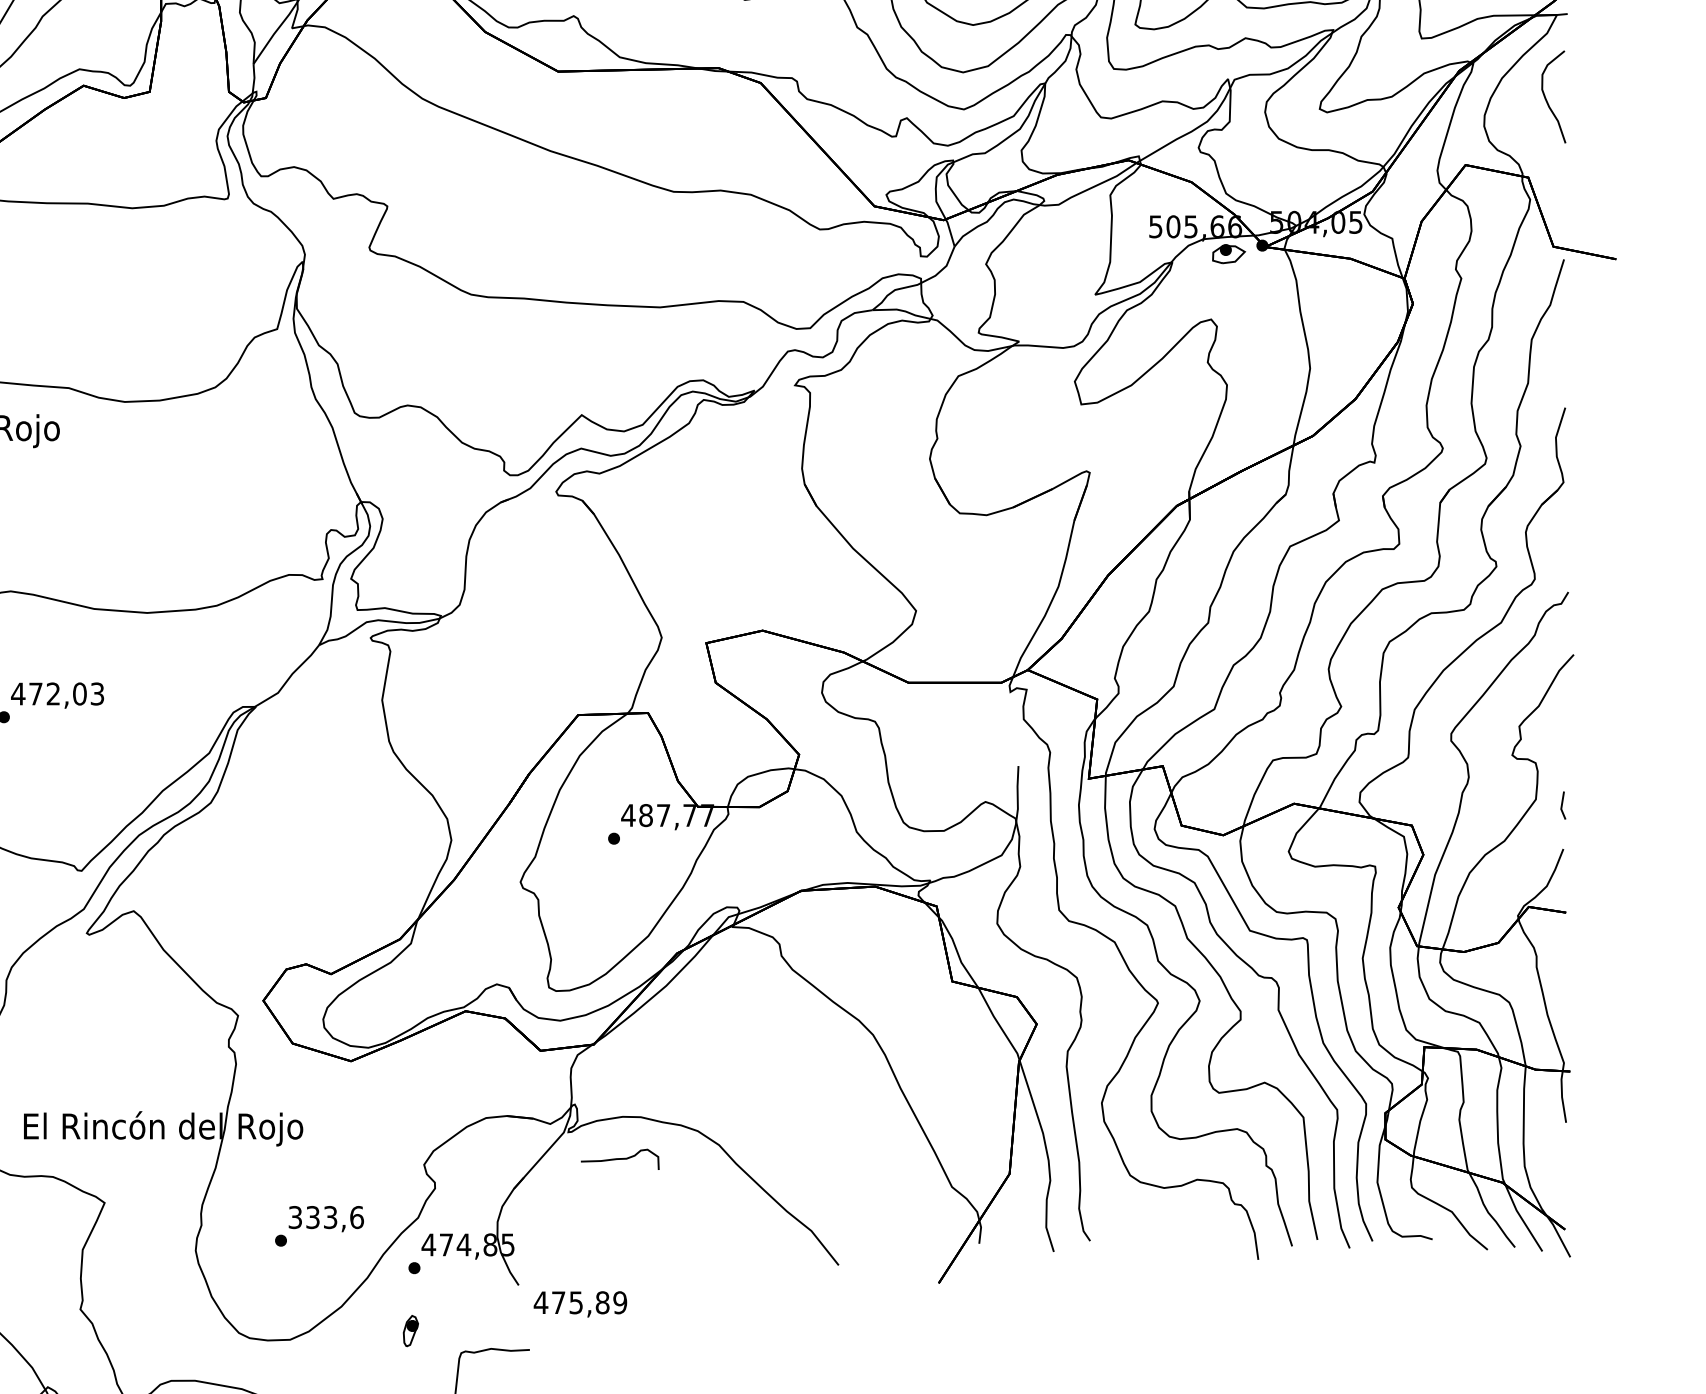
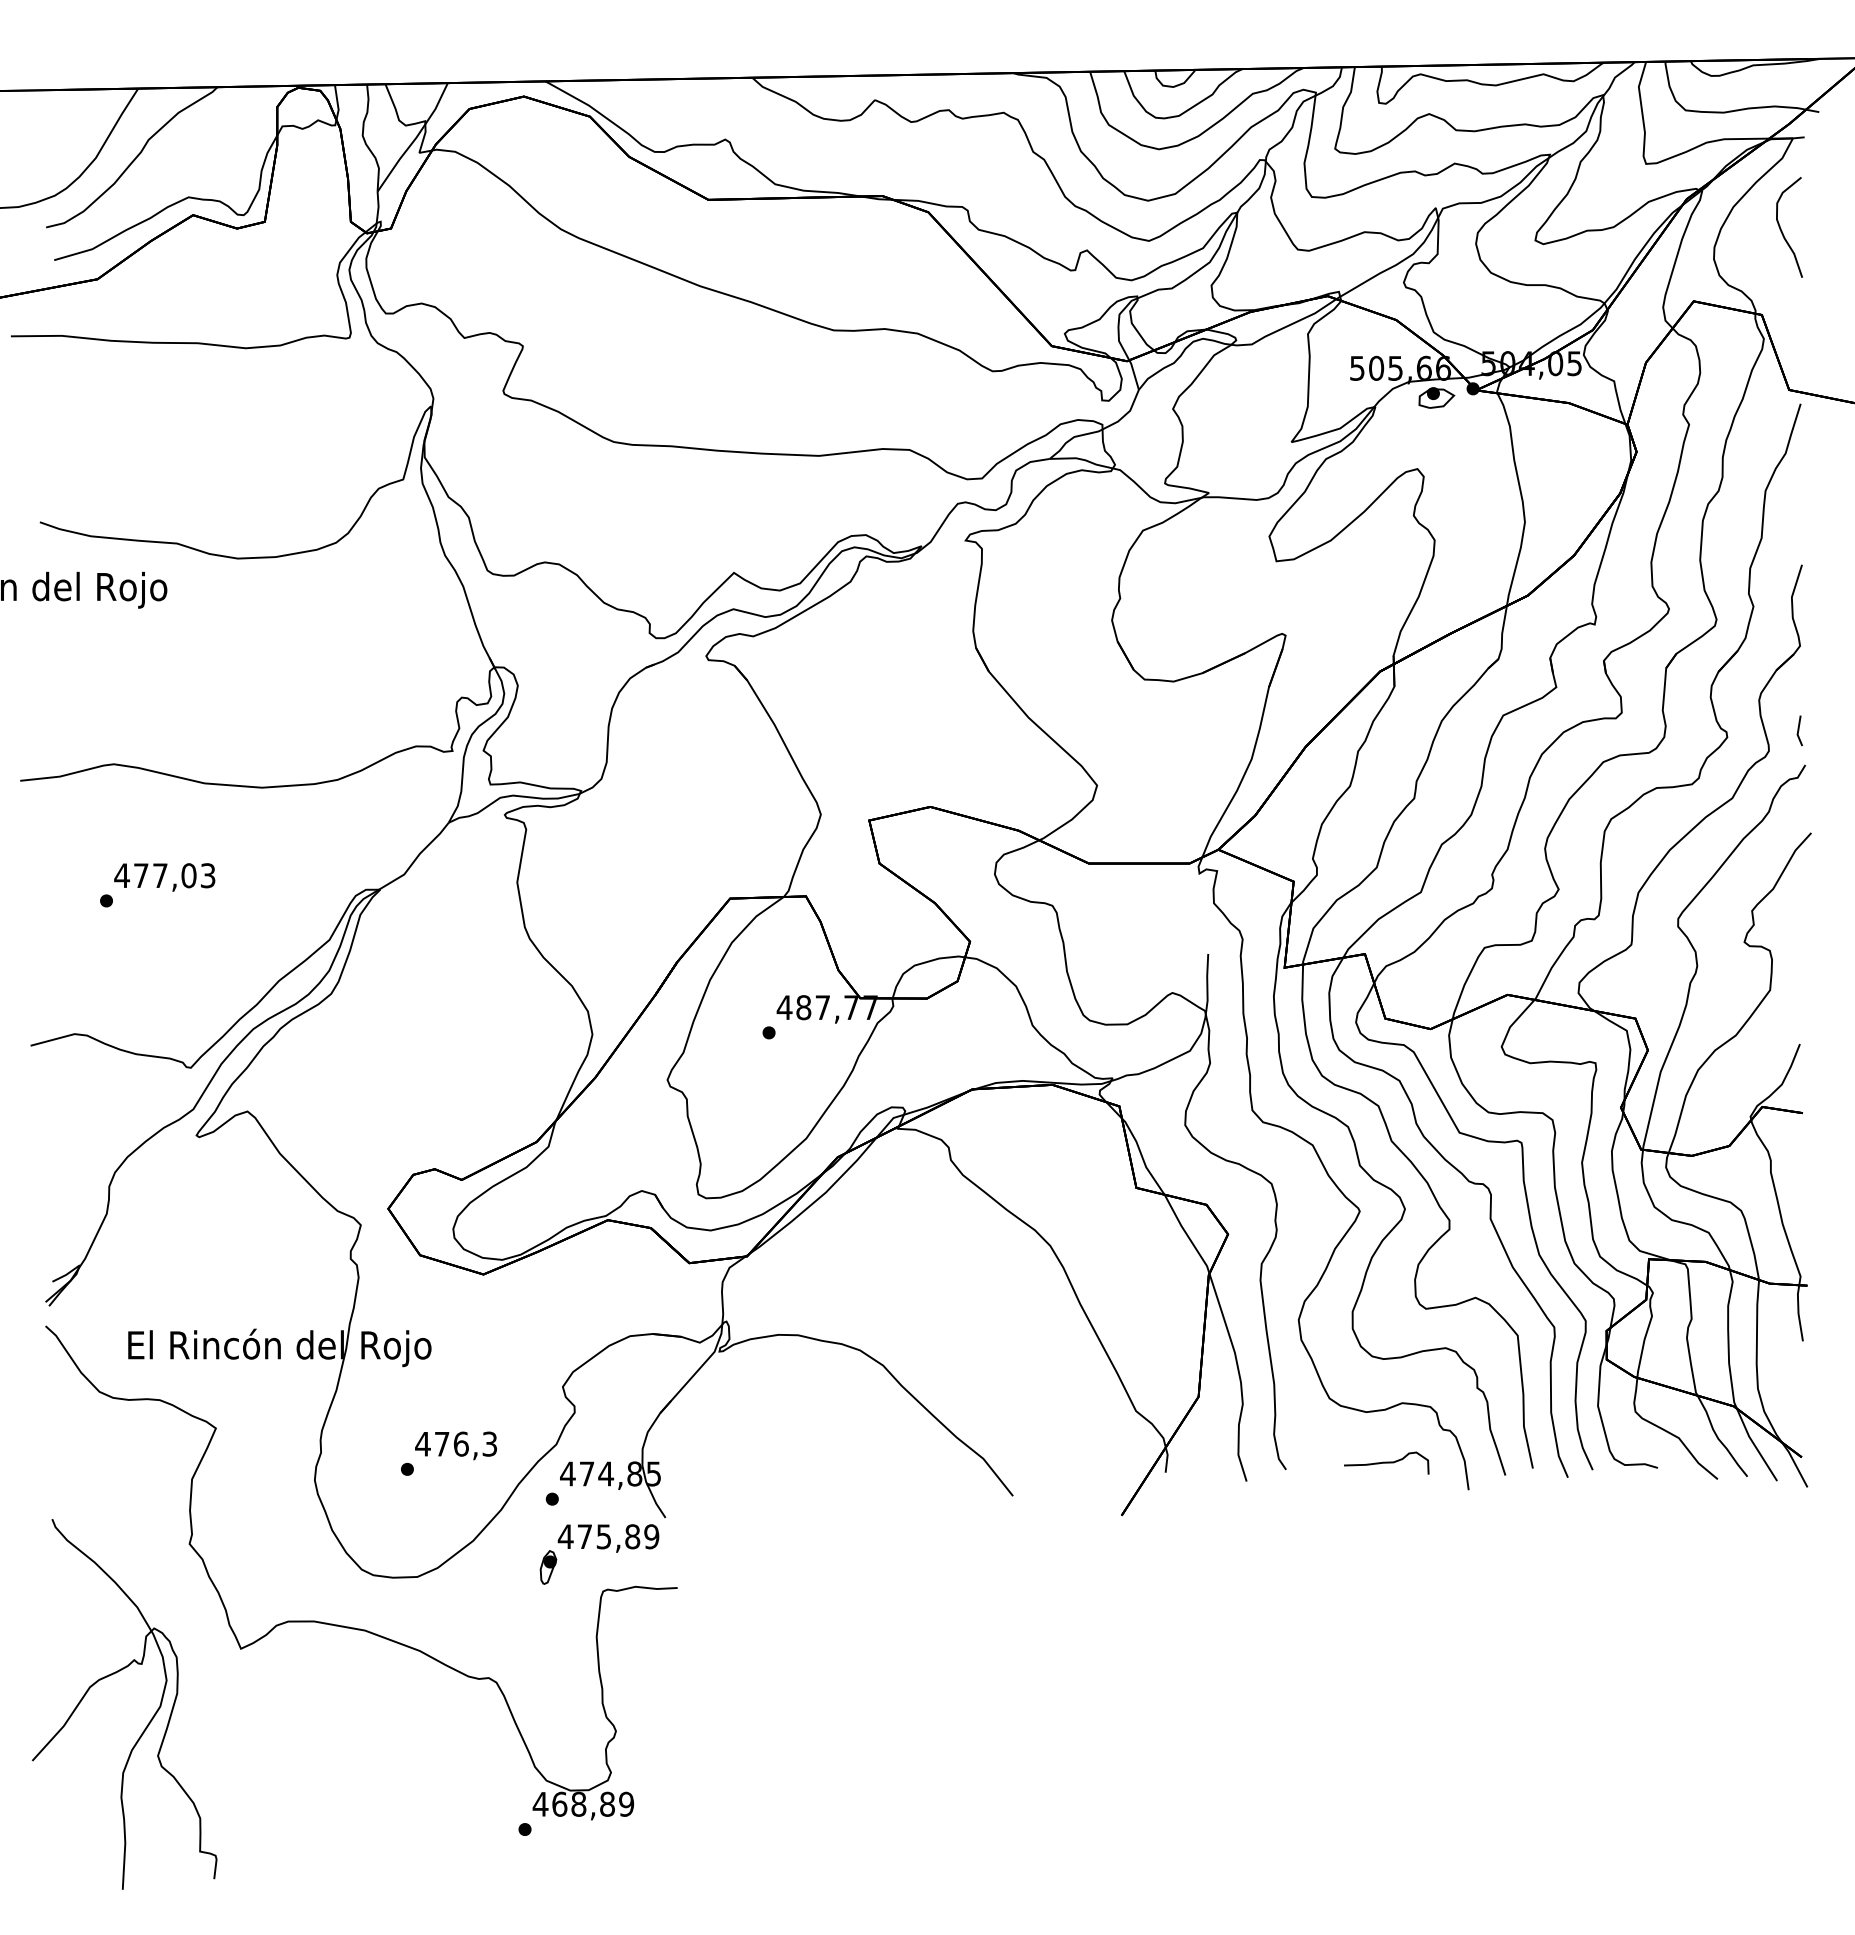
text: (53, 693) -> (160, 875), 472,03 -> 477,03
line: (1562, 805) -> (1799, 730), moved
curve: (619, 1158) -> (1386, 1462), moved
text: (326, 1216) -> (456, 1443), 333,6 -> 476,3
text: (580, 1304) -> (608, 1538), moved

